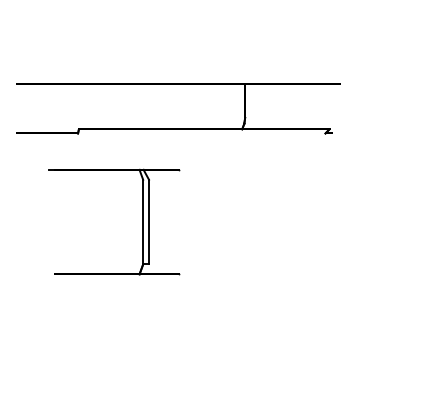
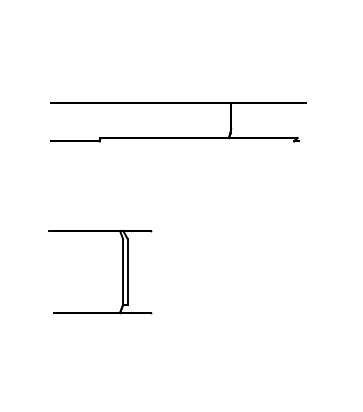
part: (142, 221) -> (122, 271), moved

